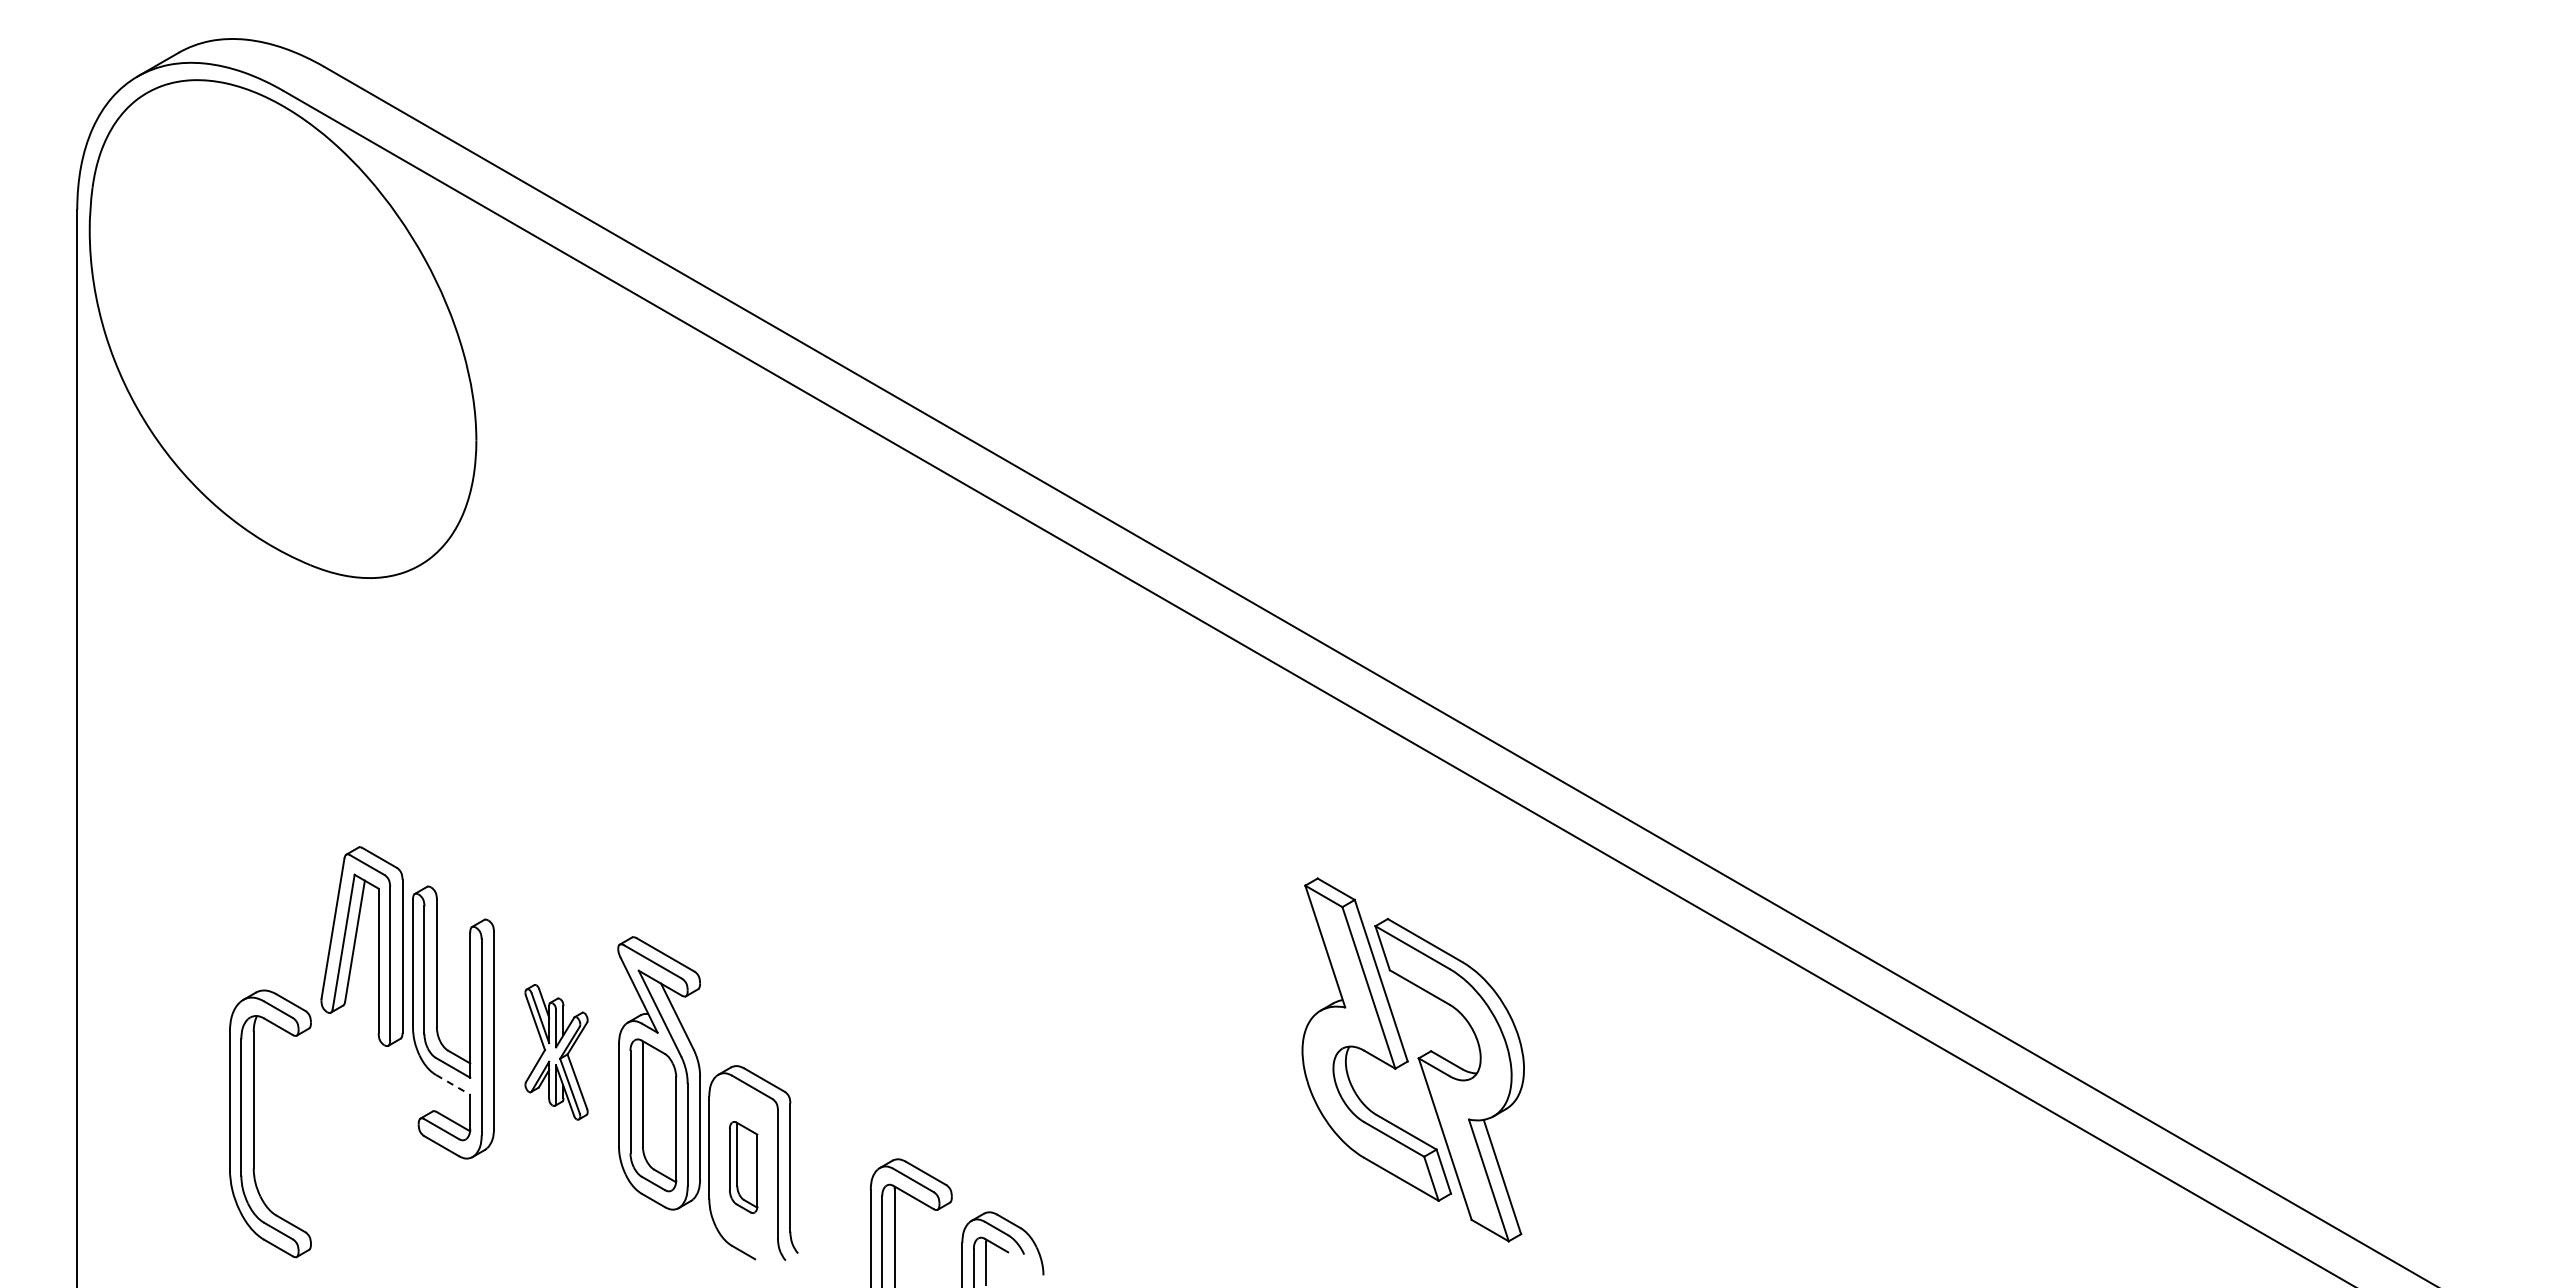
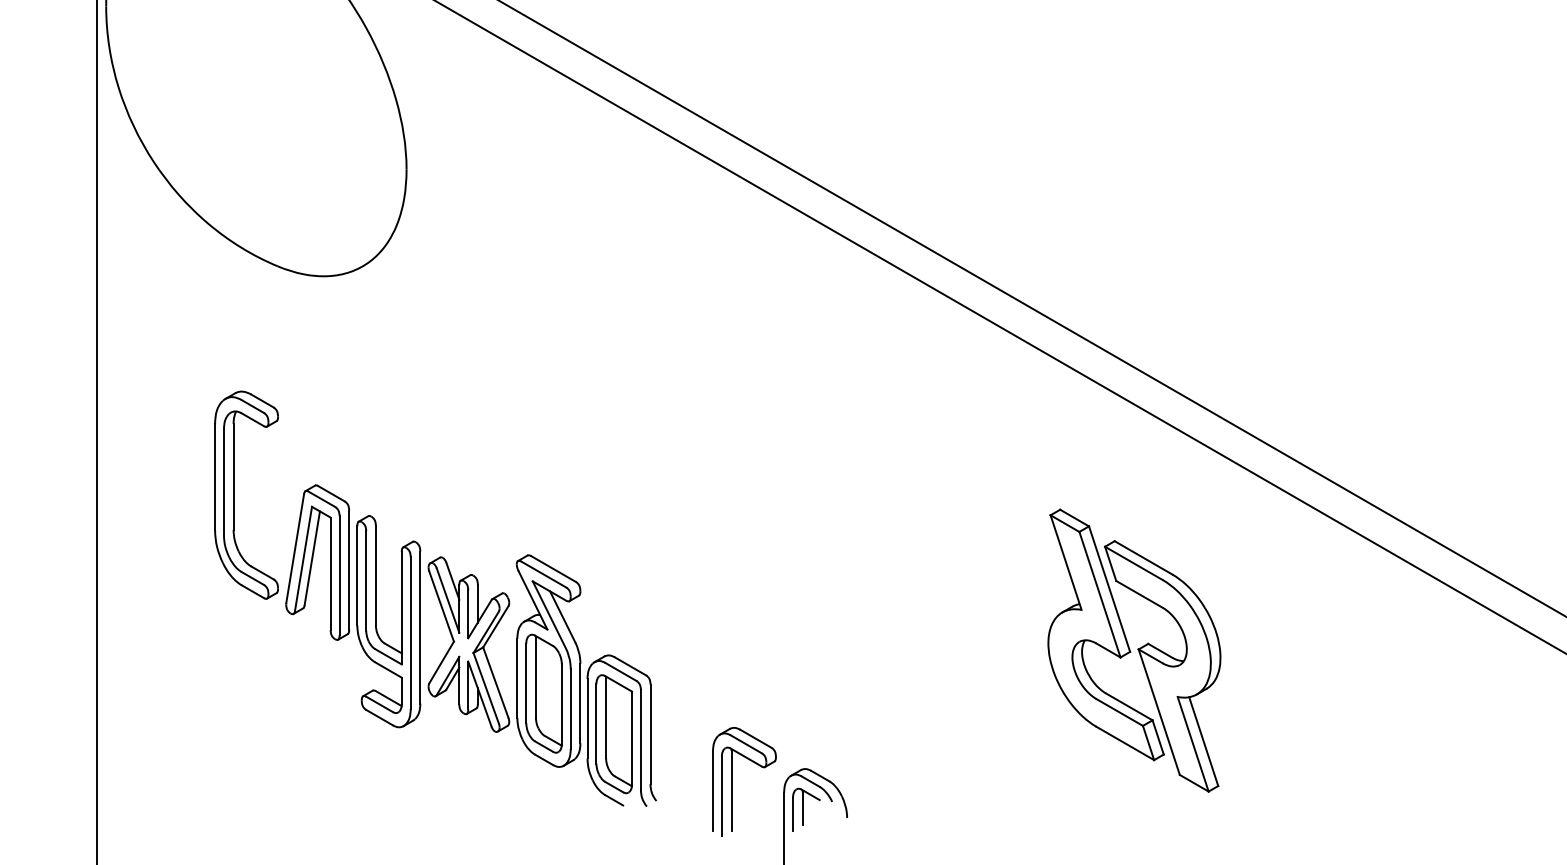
part: (556, 1052) -> (468, 644), size x1.67
line: (453, 1084) -> (388, 669), dashed -> solid
part: (254, 1123) -> (234, 494), moved
part: (743, 1167) -> (614, 734), size x1.67

